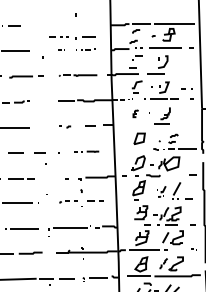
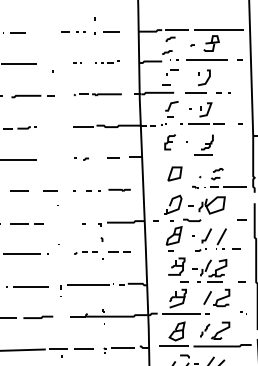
part: (72, 37) -> (90, 31), moved
part: (186, 88) -> (222, 92), moved
part: (135, 113) -> (169, 142), size x1.67
part: (86, 151) -> (108, 189), size x1.43
part: (161, 191) -> (202, 240), size x1.67

